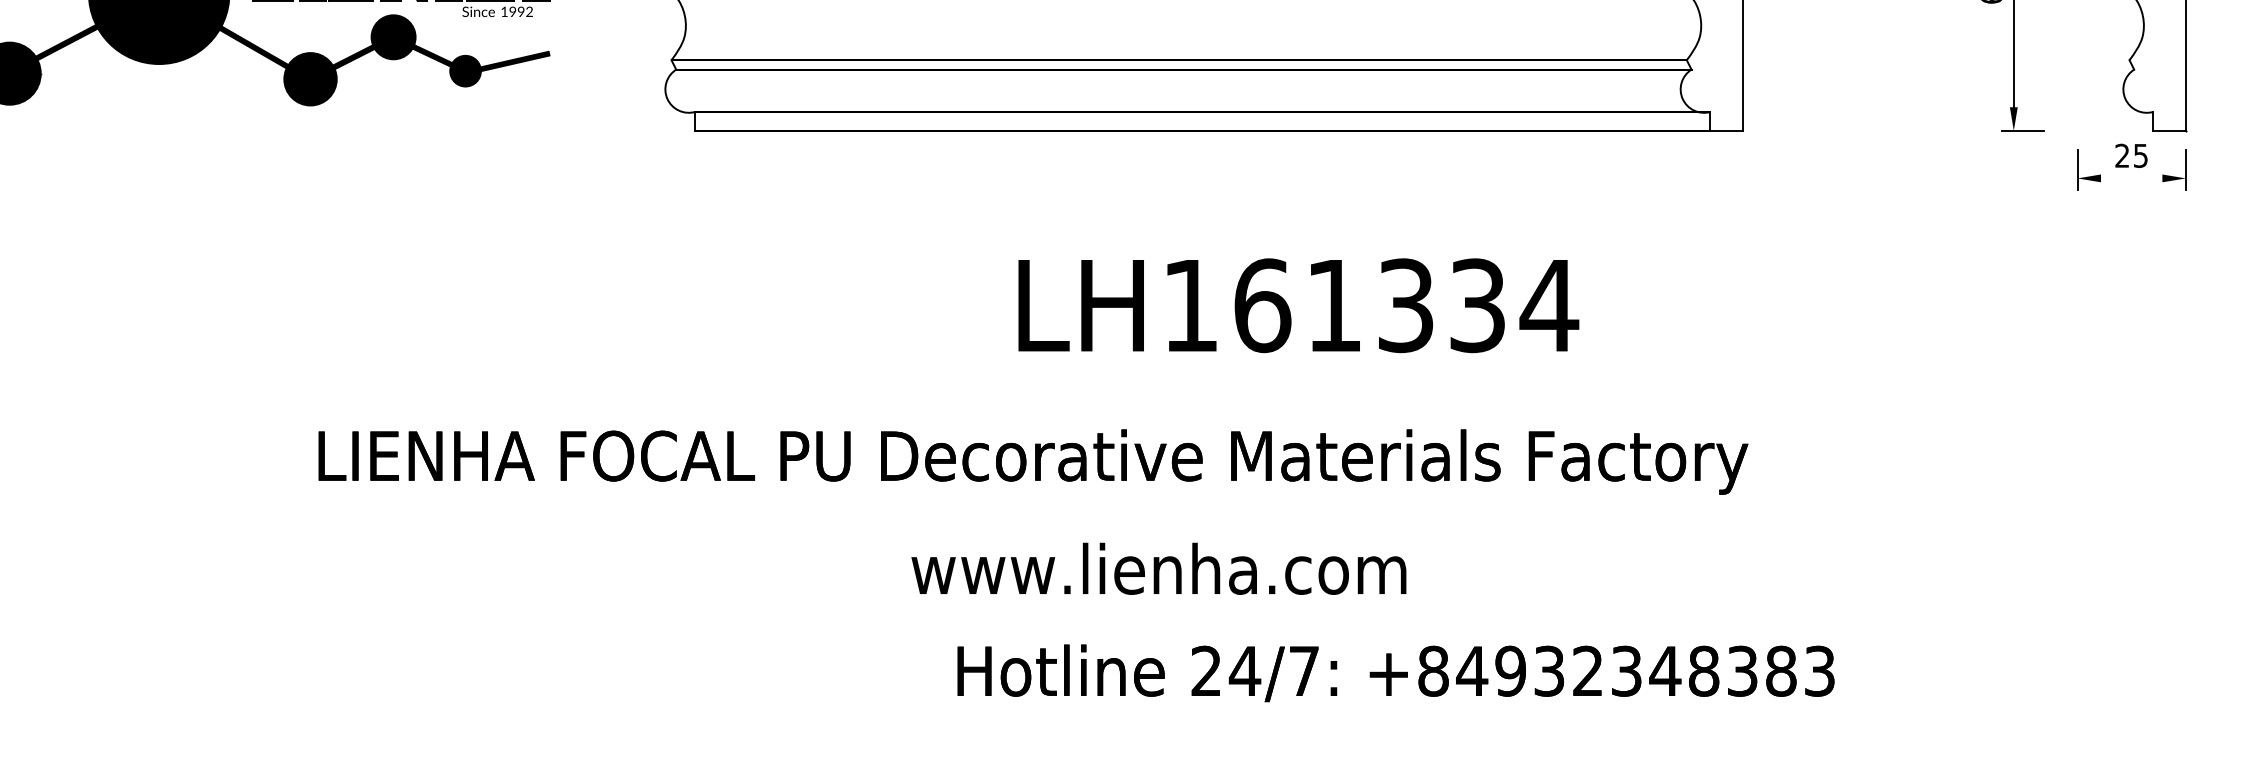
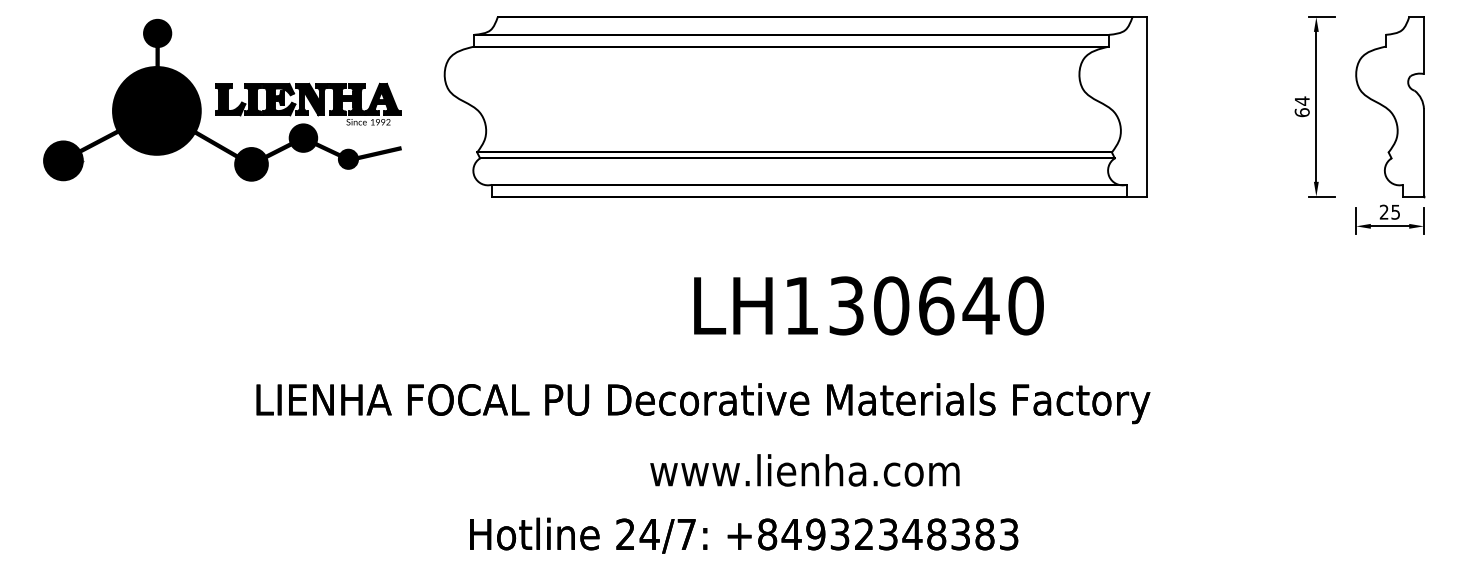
line: (2130, 178) -> (1389, 226), added
text: (1406, 305) -> (936, 305), LH161334 -> LH130640
text: (1158, 568) -> (804, 470), moved
text: (1396, 672) -> (744, 535), moved

